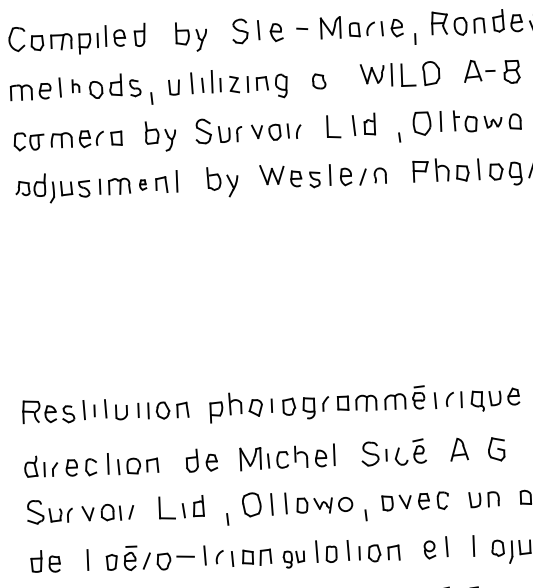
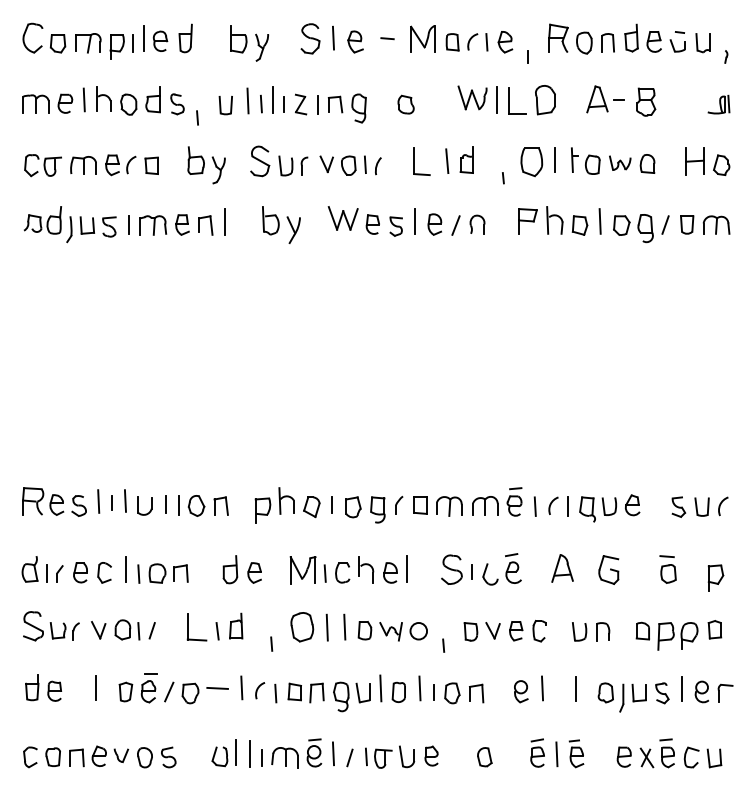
part: (75, 85) -> (103, 98), size x1.67
part: (143, 184) -> (182, 224), size x1.67
part: (293, 559) -> (351, 696), size x1.43

